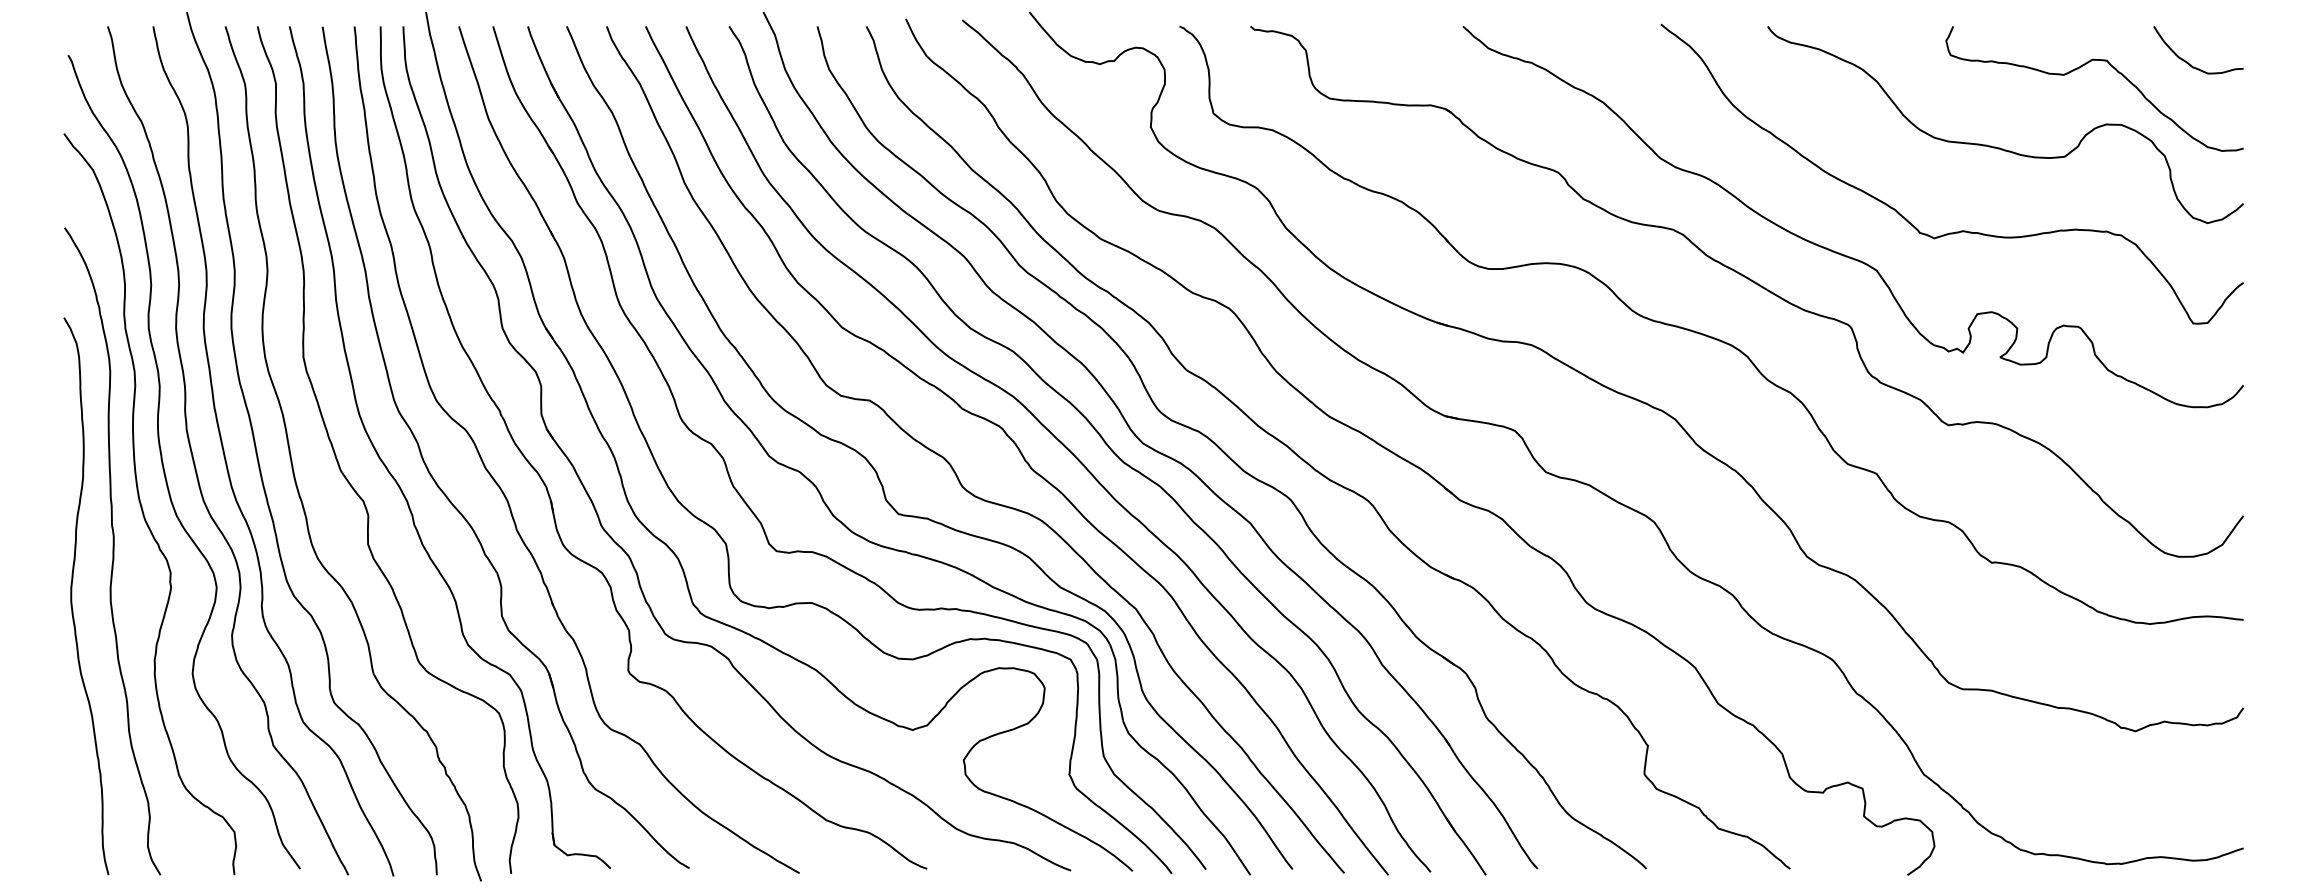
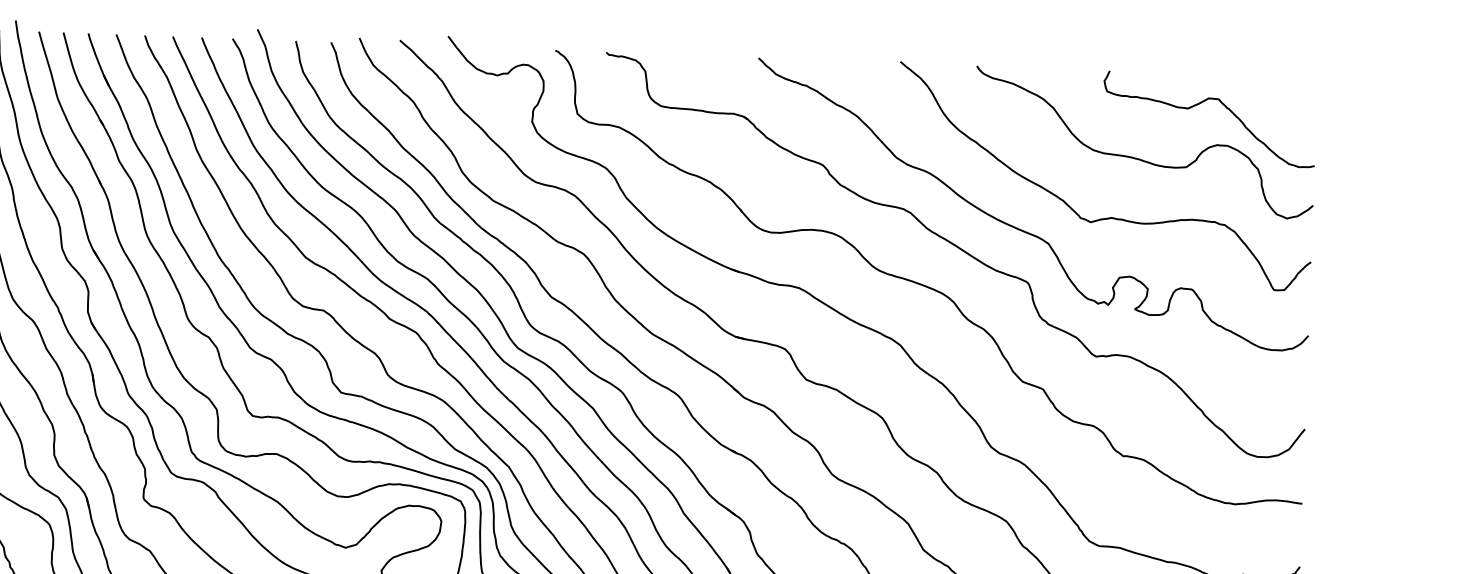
curve: (2187, 61) -> (1276, 102), removed

